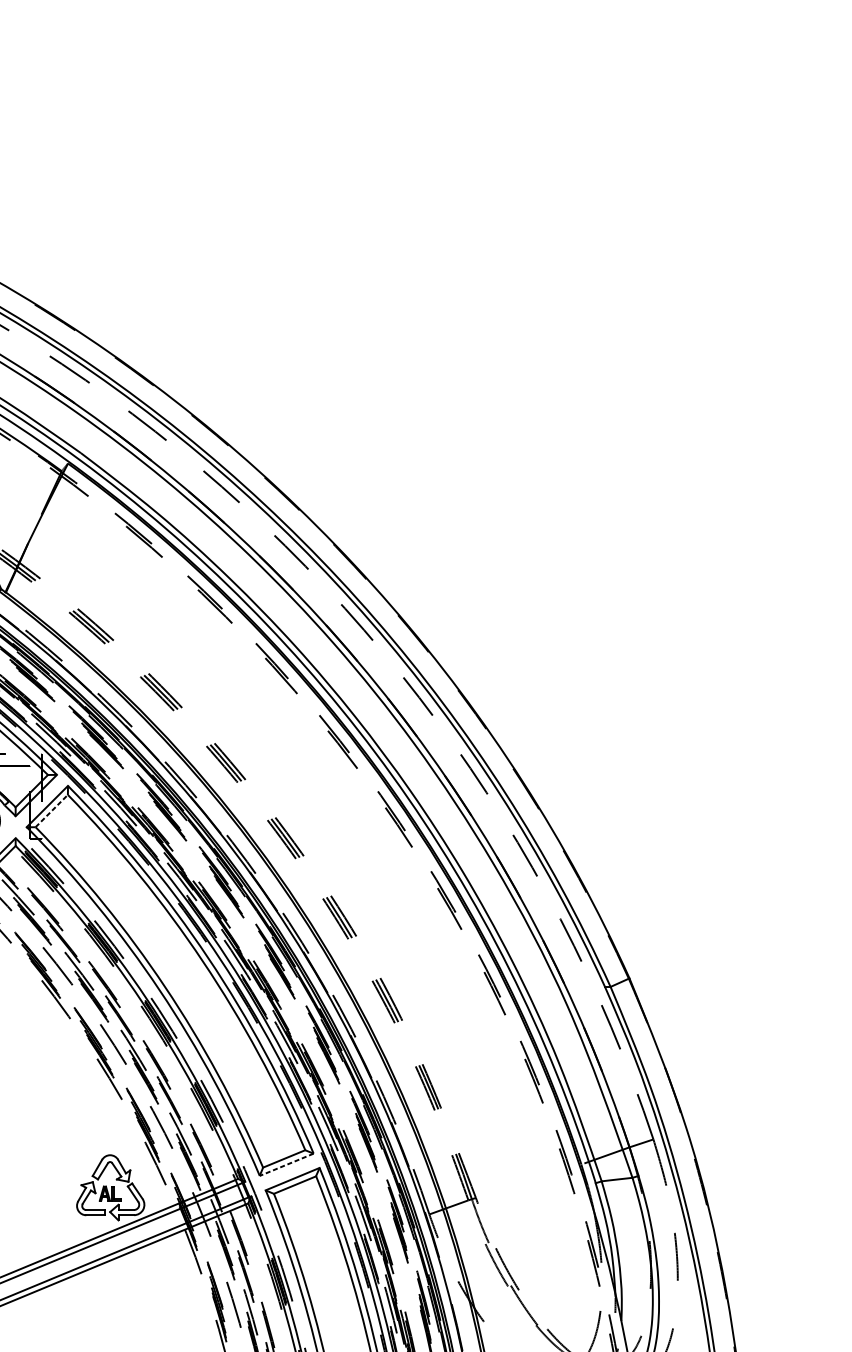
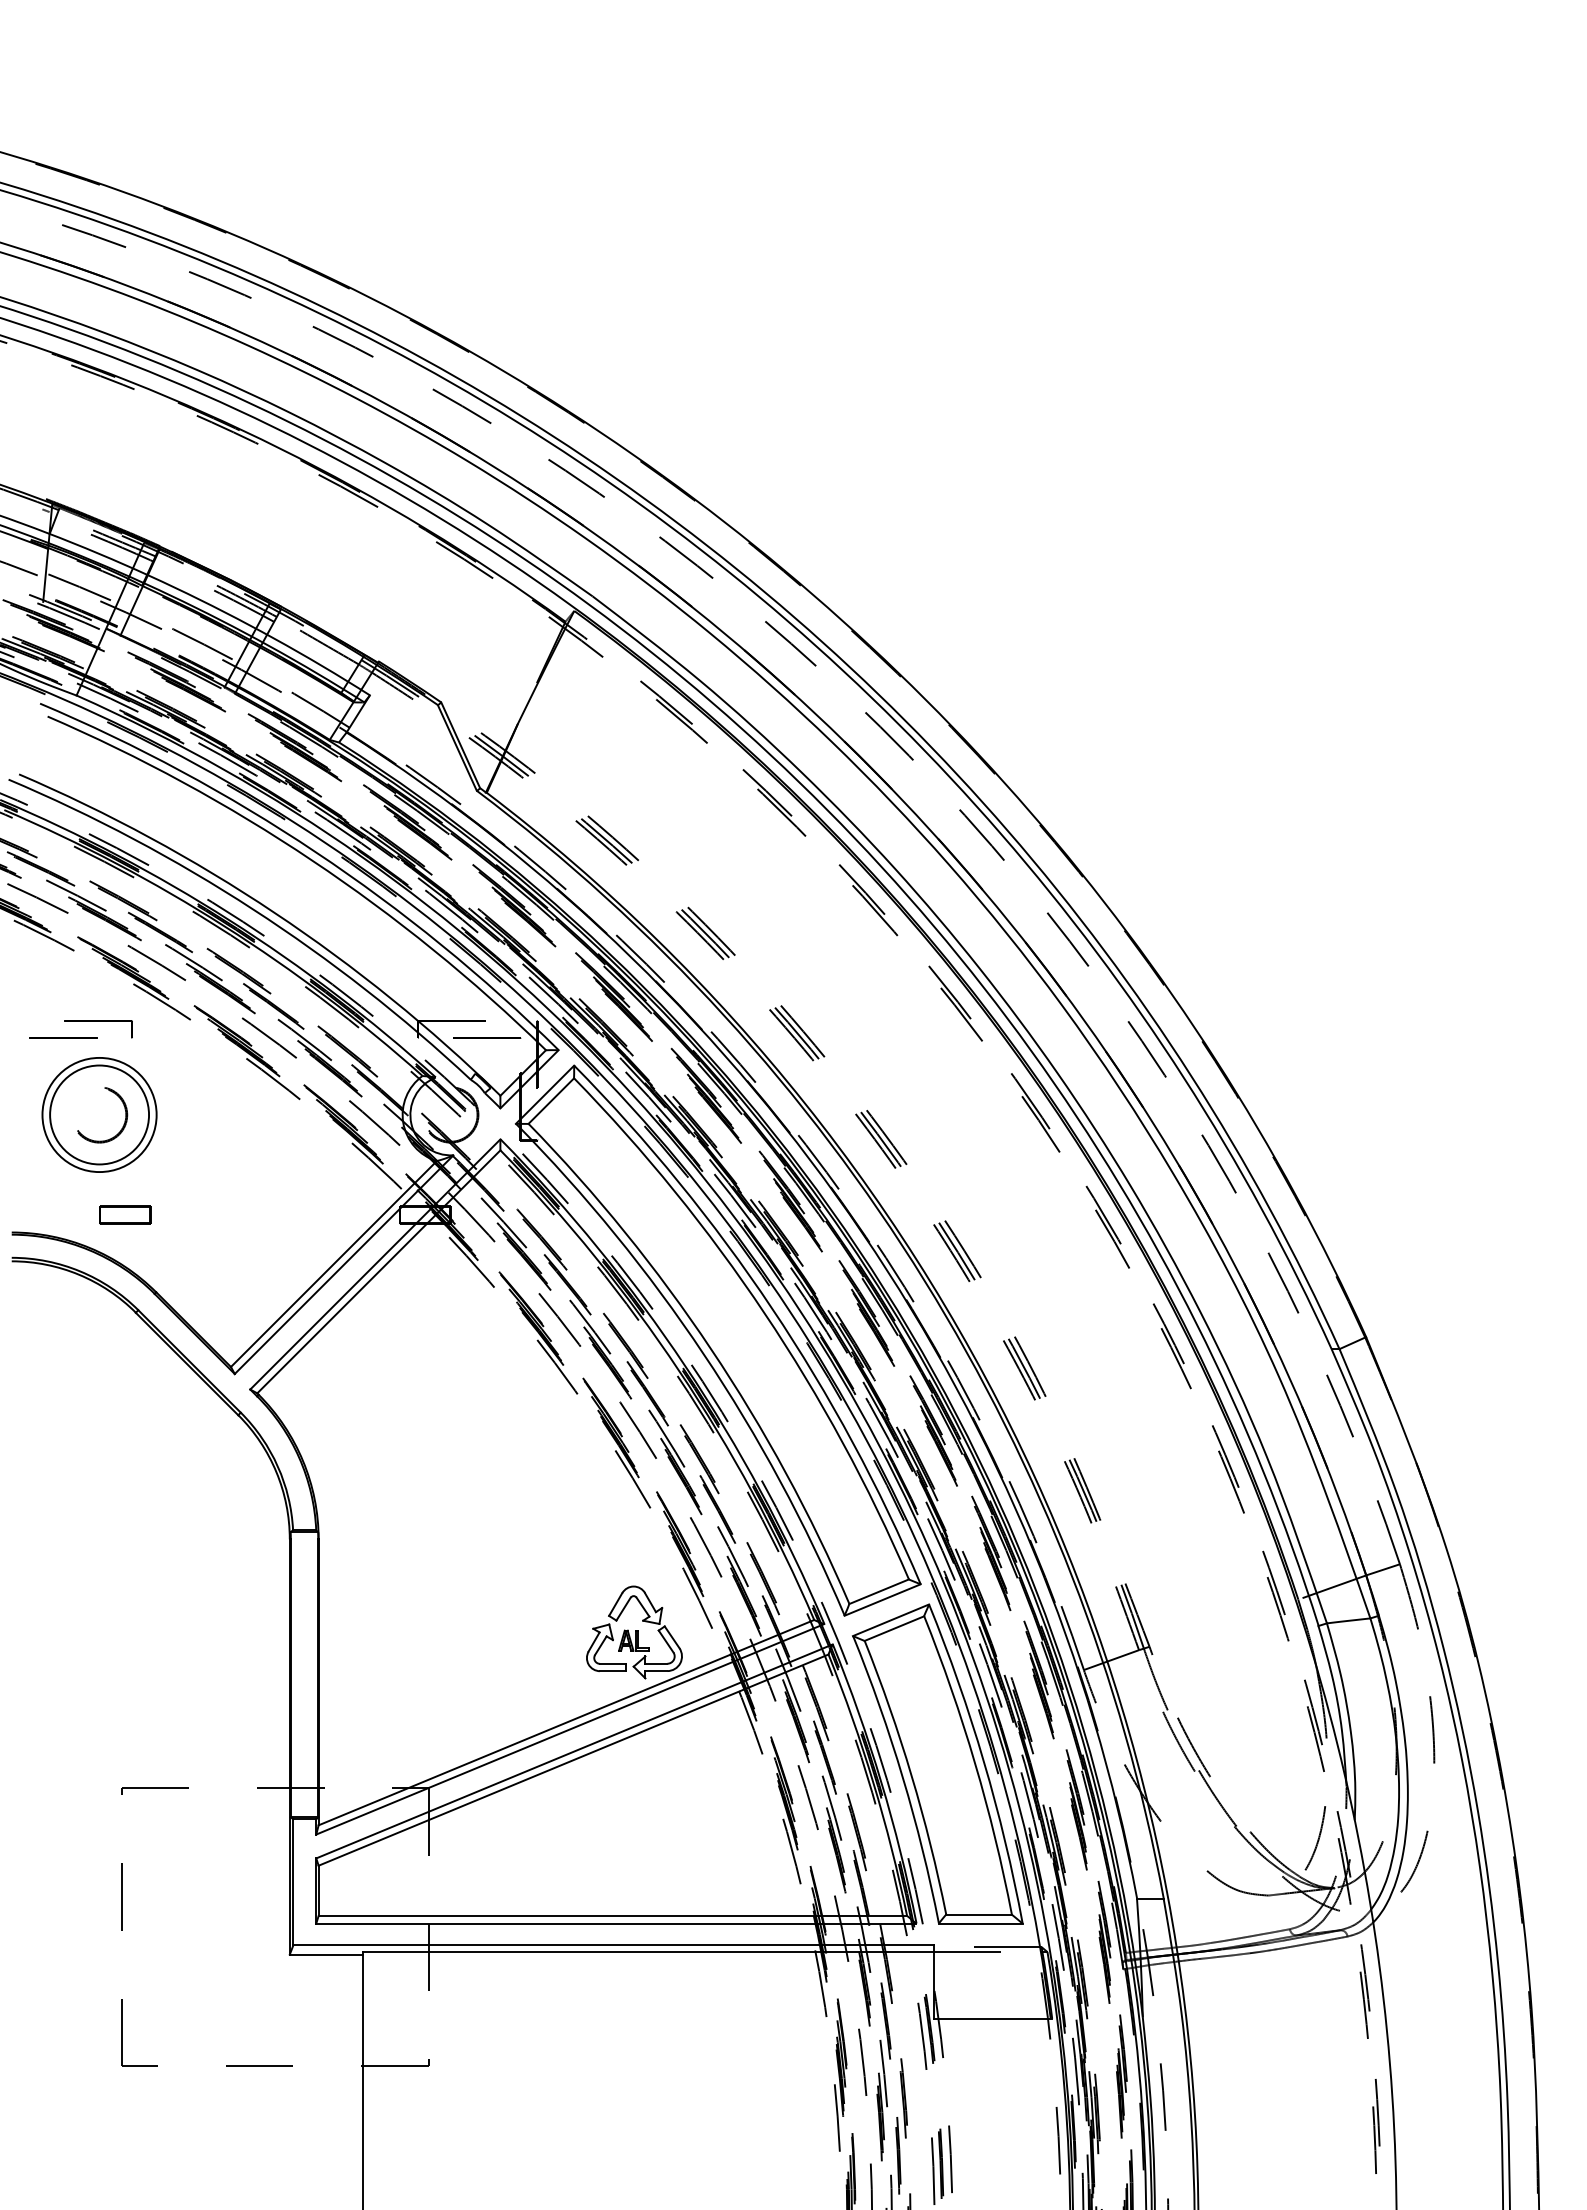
line: (51, 810) -> (551, 1100), dashed -> solid
line: (286, 1165) -> (882, 1600), dashed -> solid

